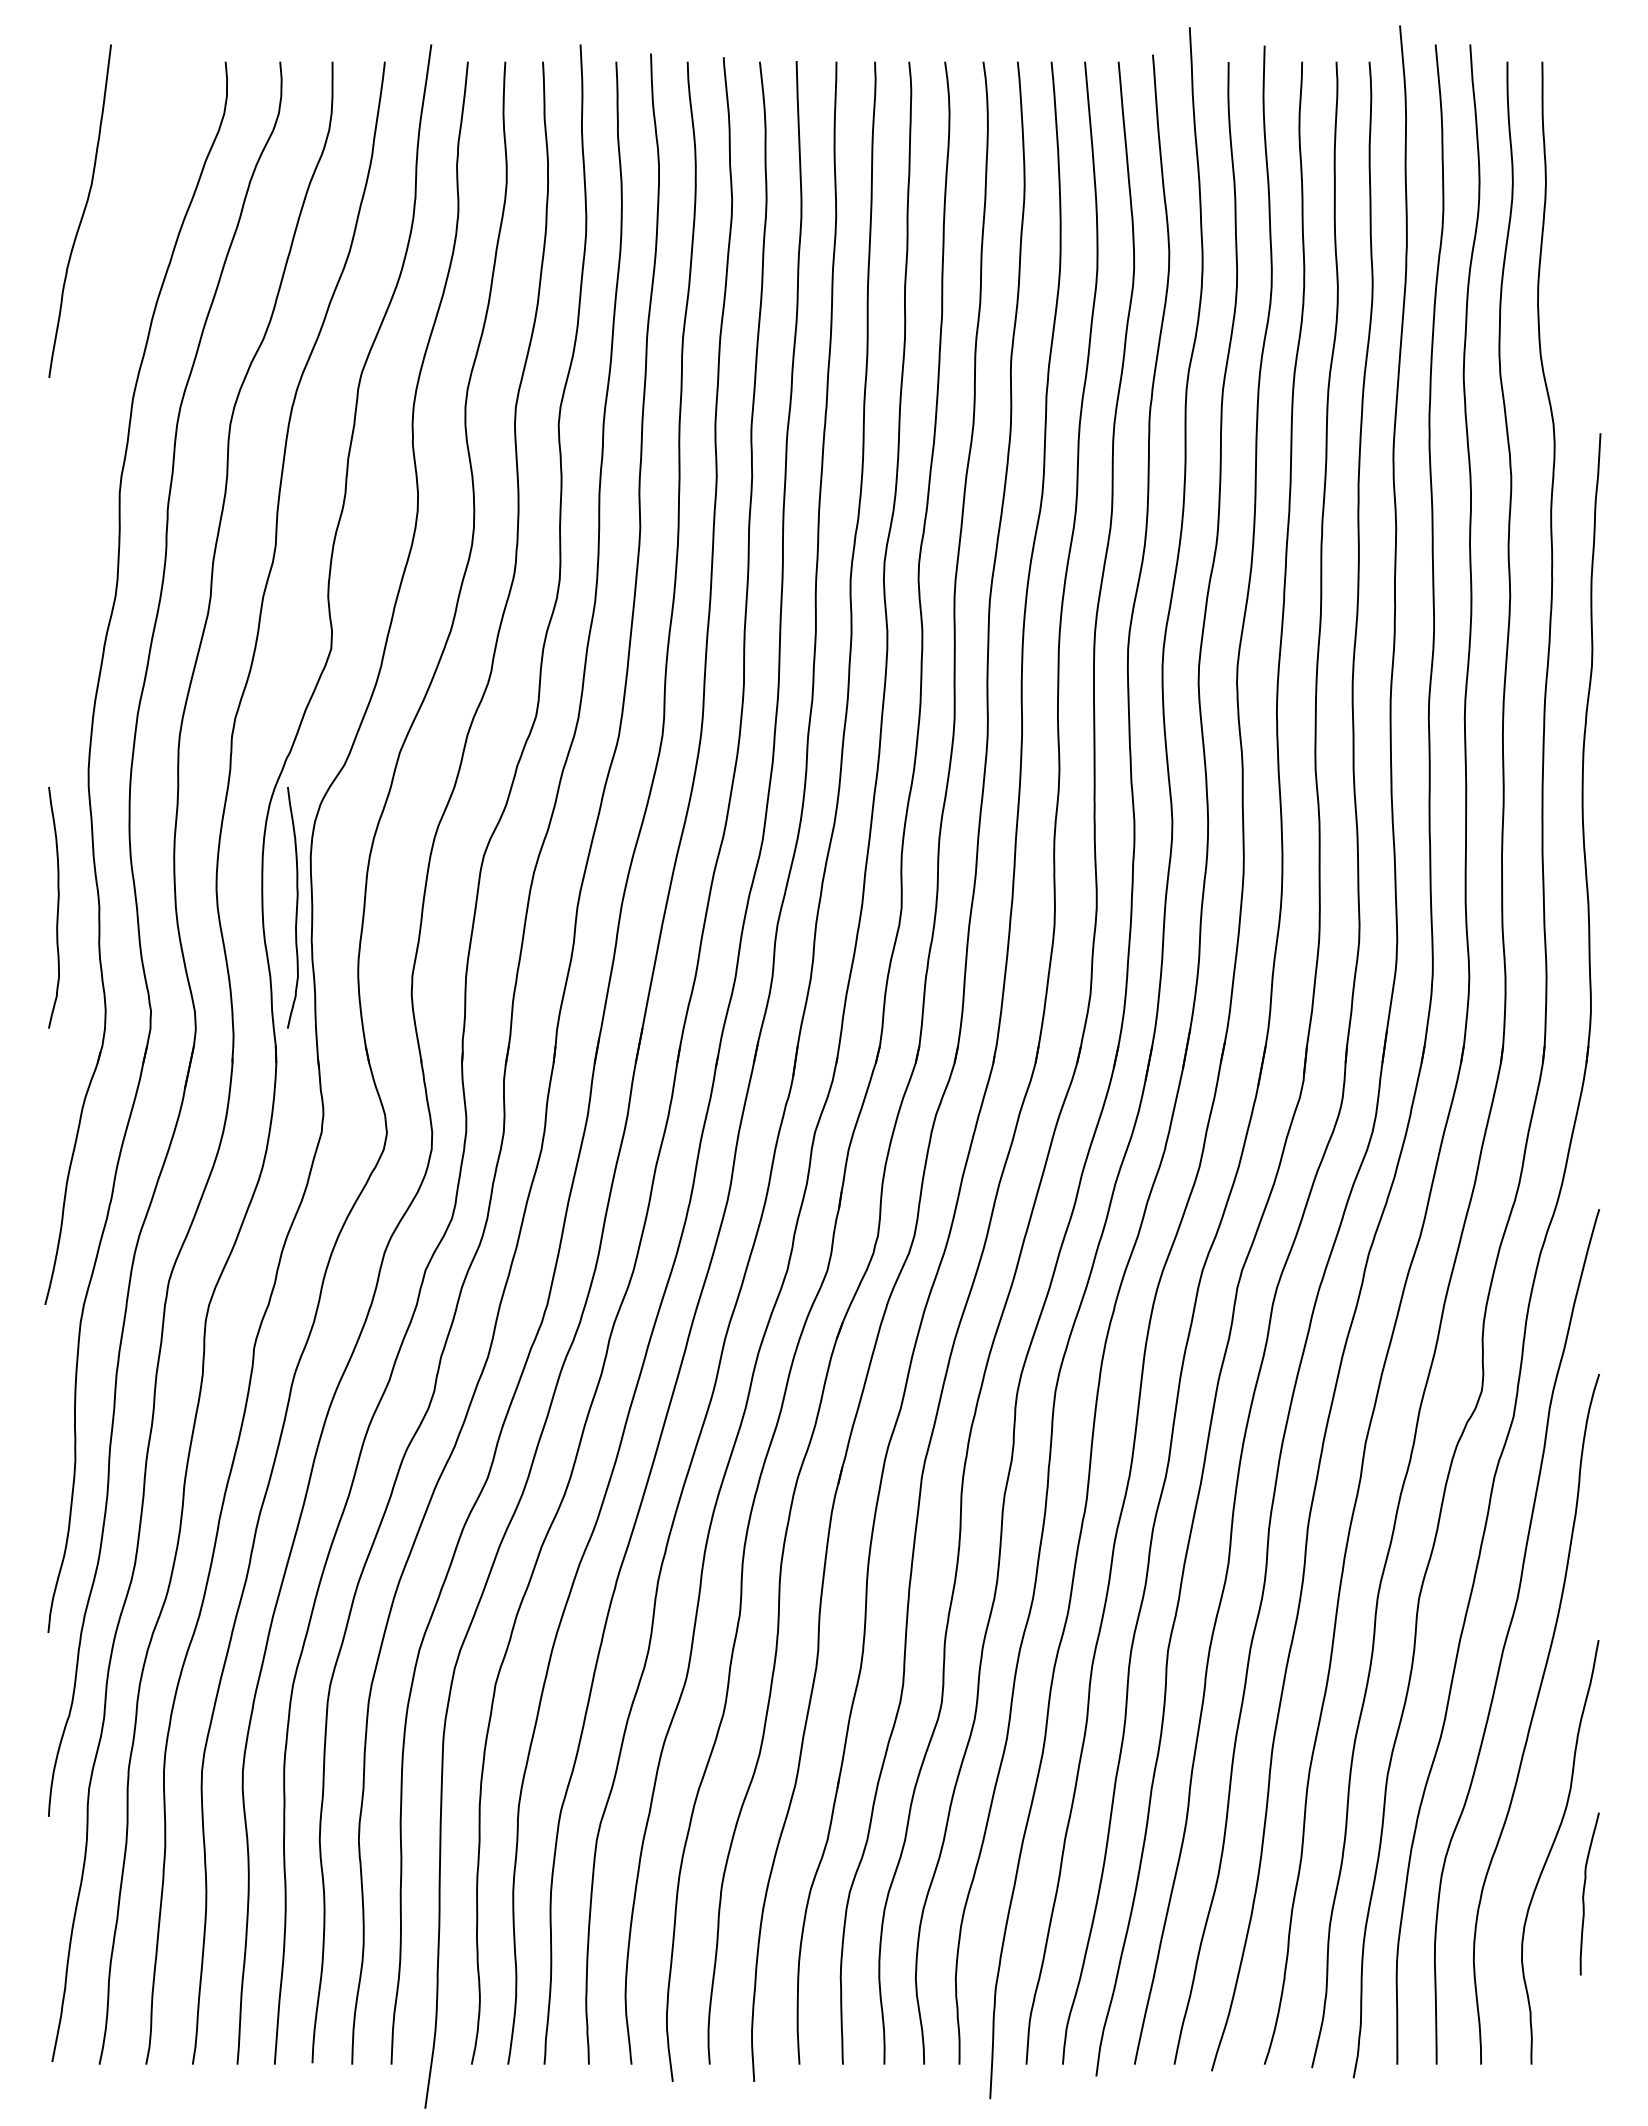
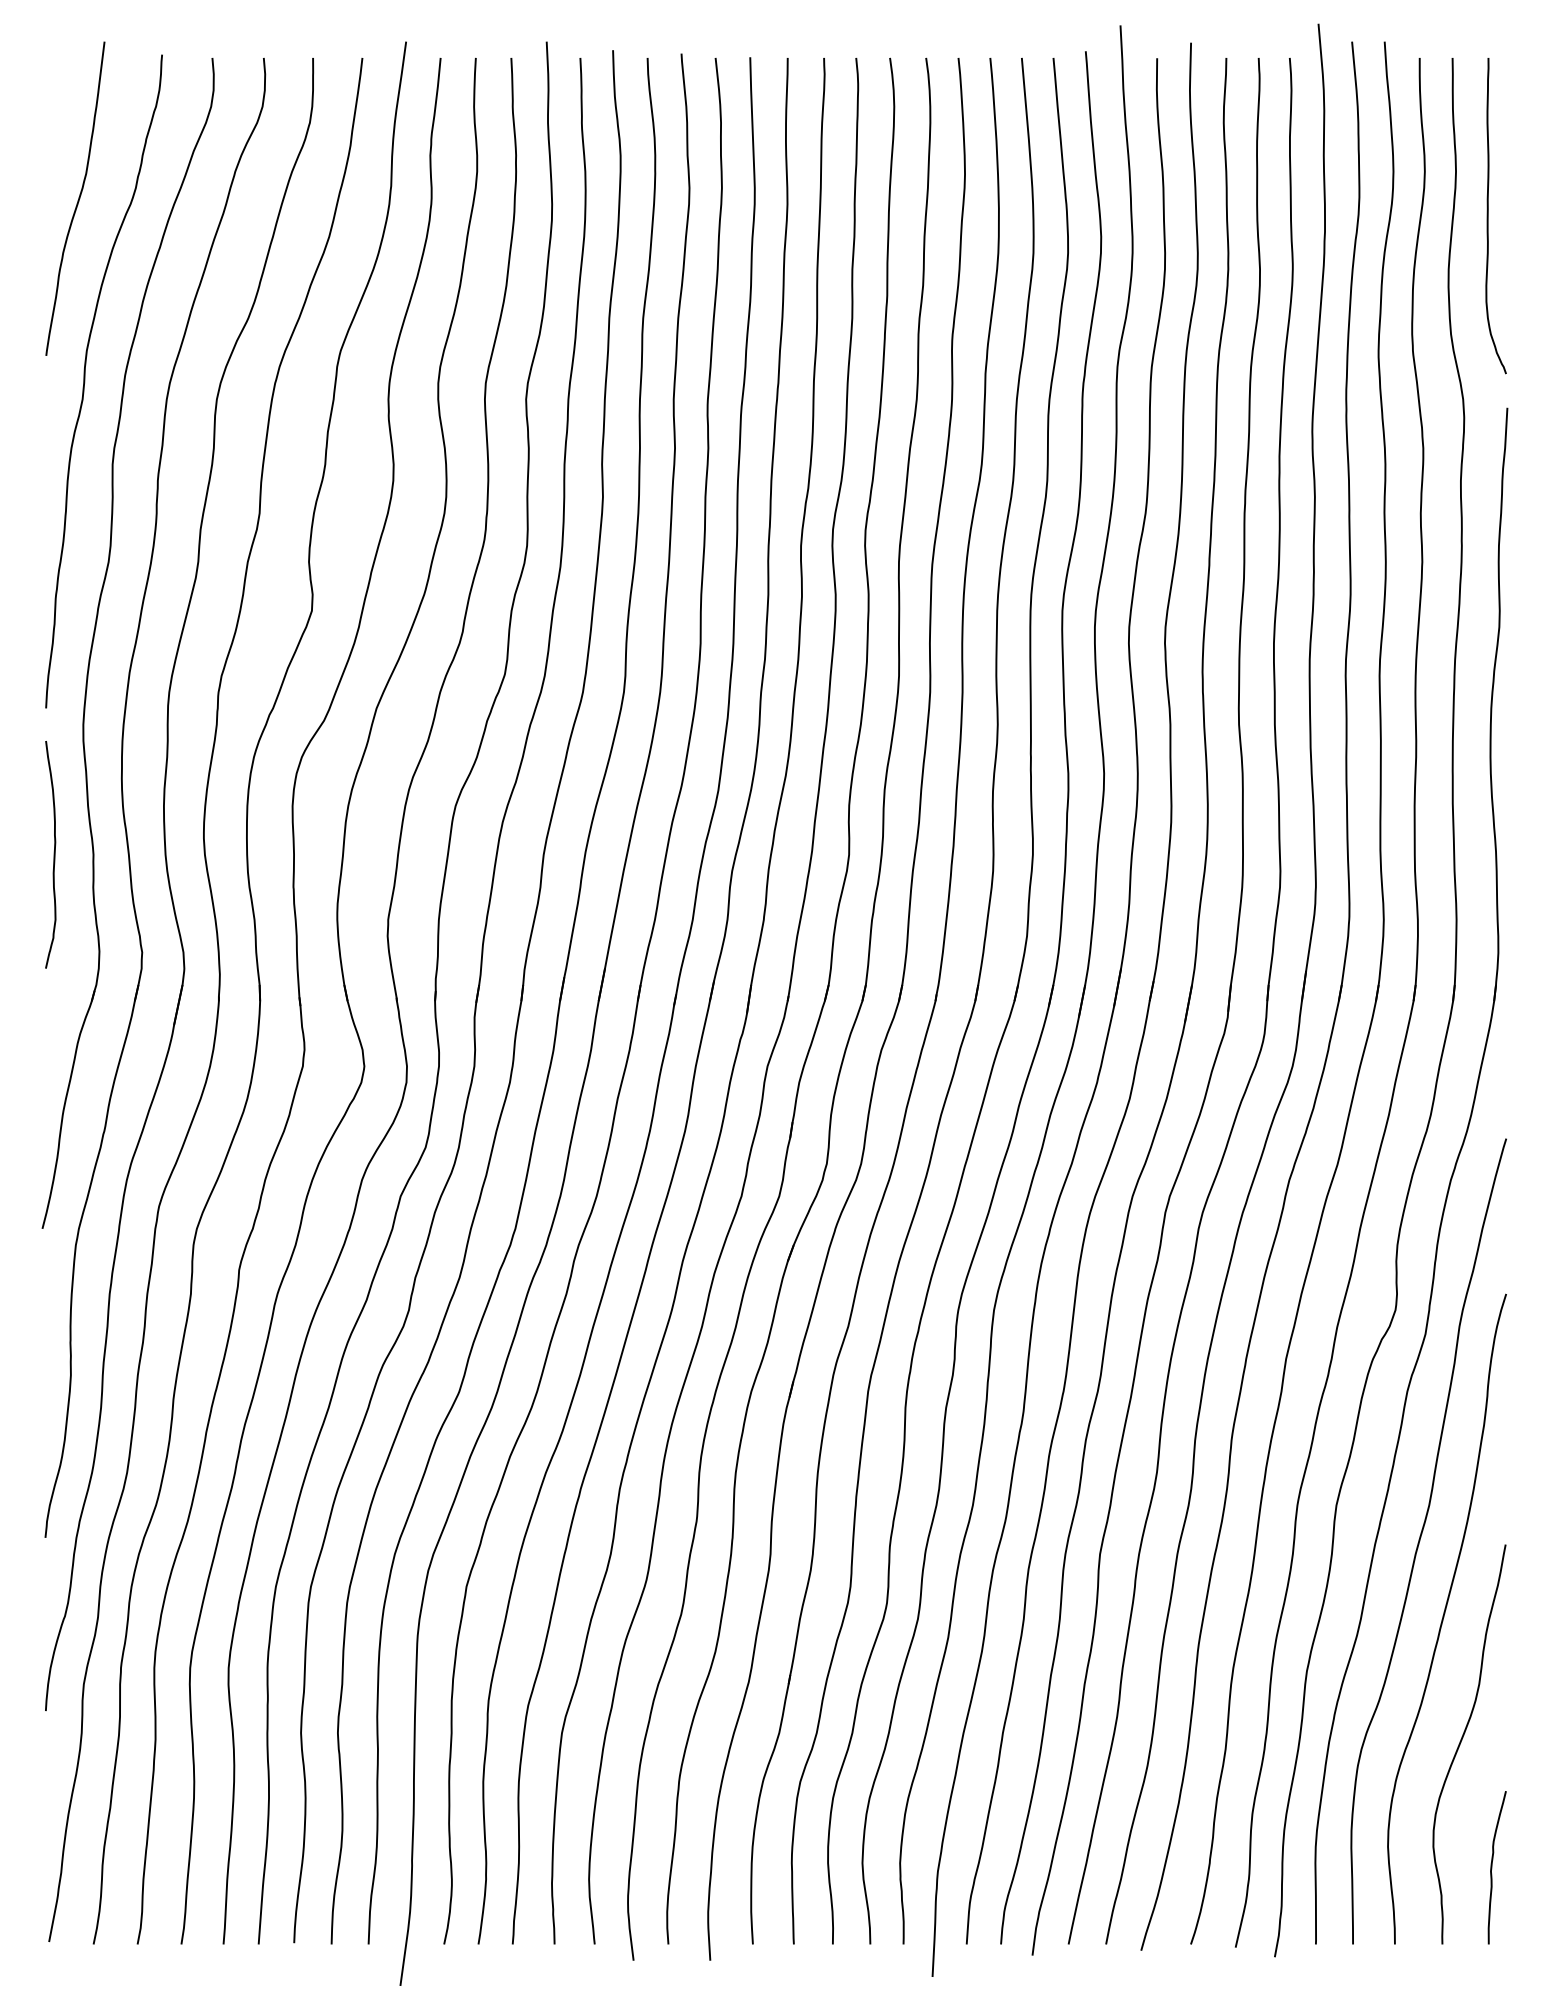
curve: (1580, 230) -> (1488, 216), added
curve: (90, 405) -> (85, 381), added
curve: (295, 907) -> (278, 854), removed
curve: (1584, 1893) -> (1492, 1867), moved

